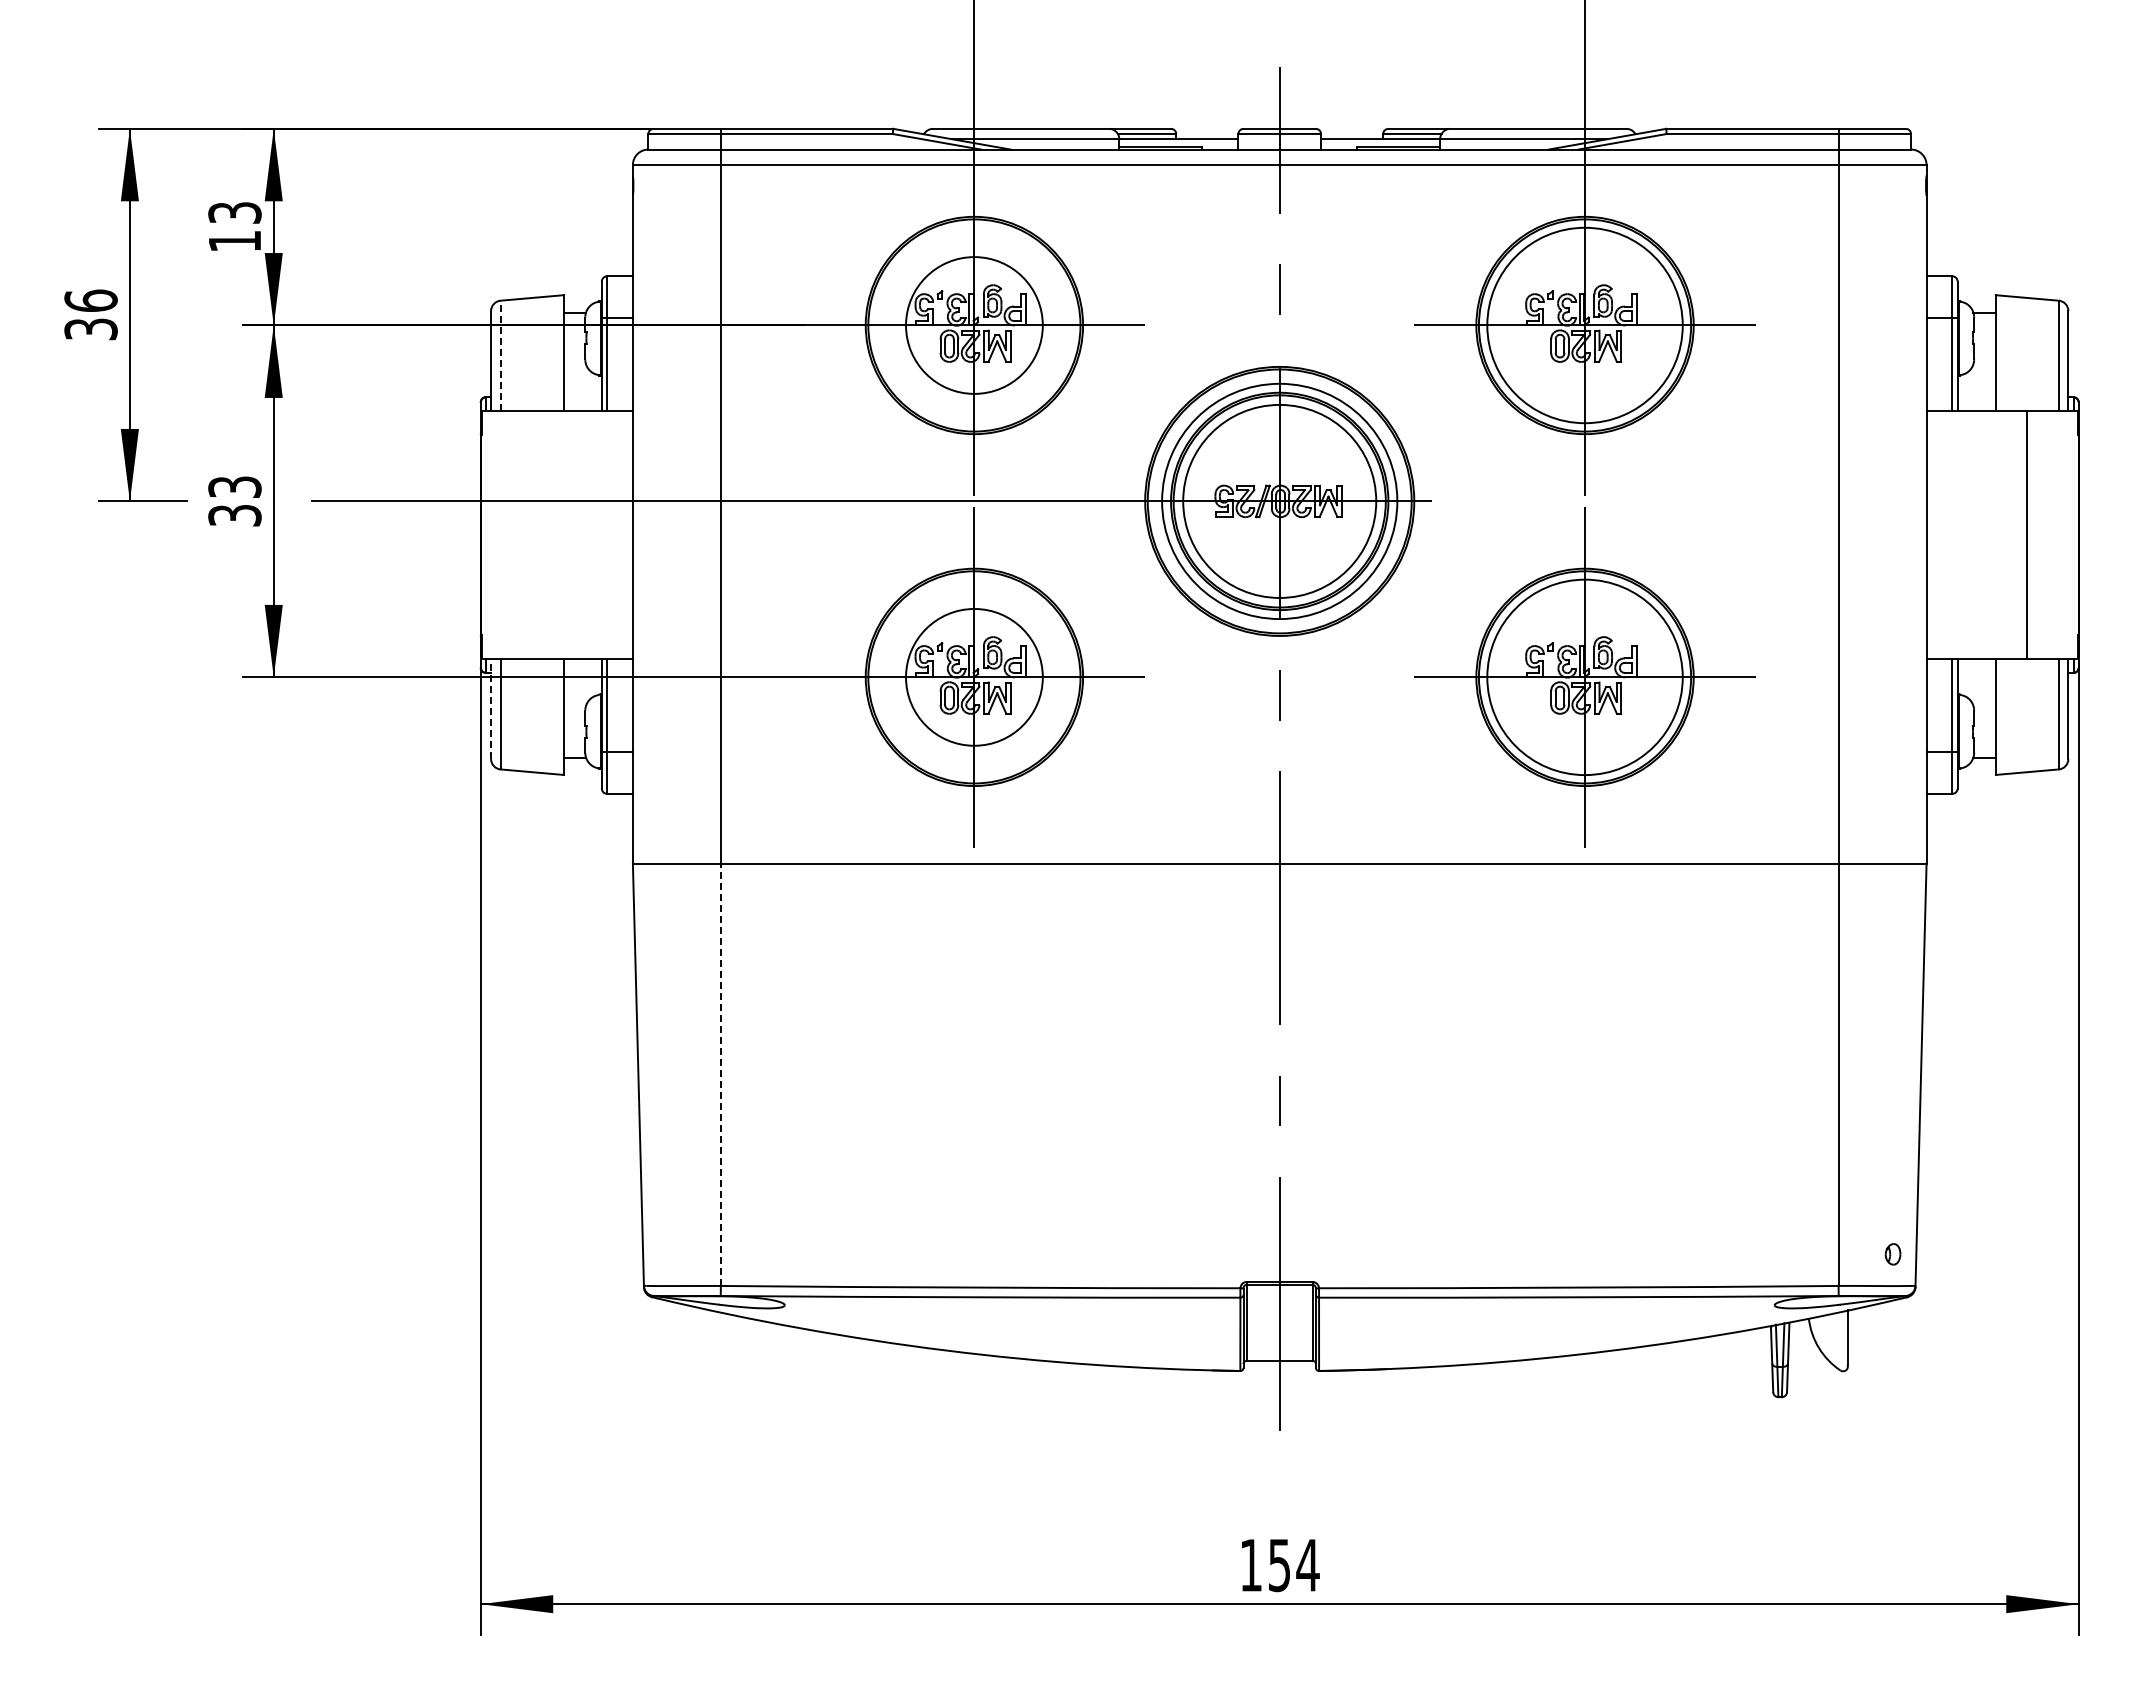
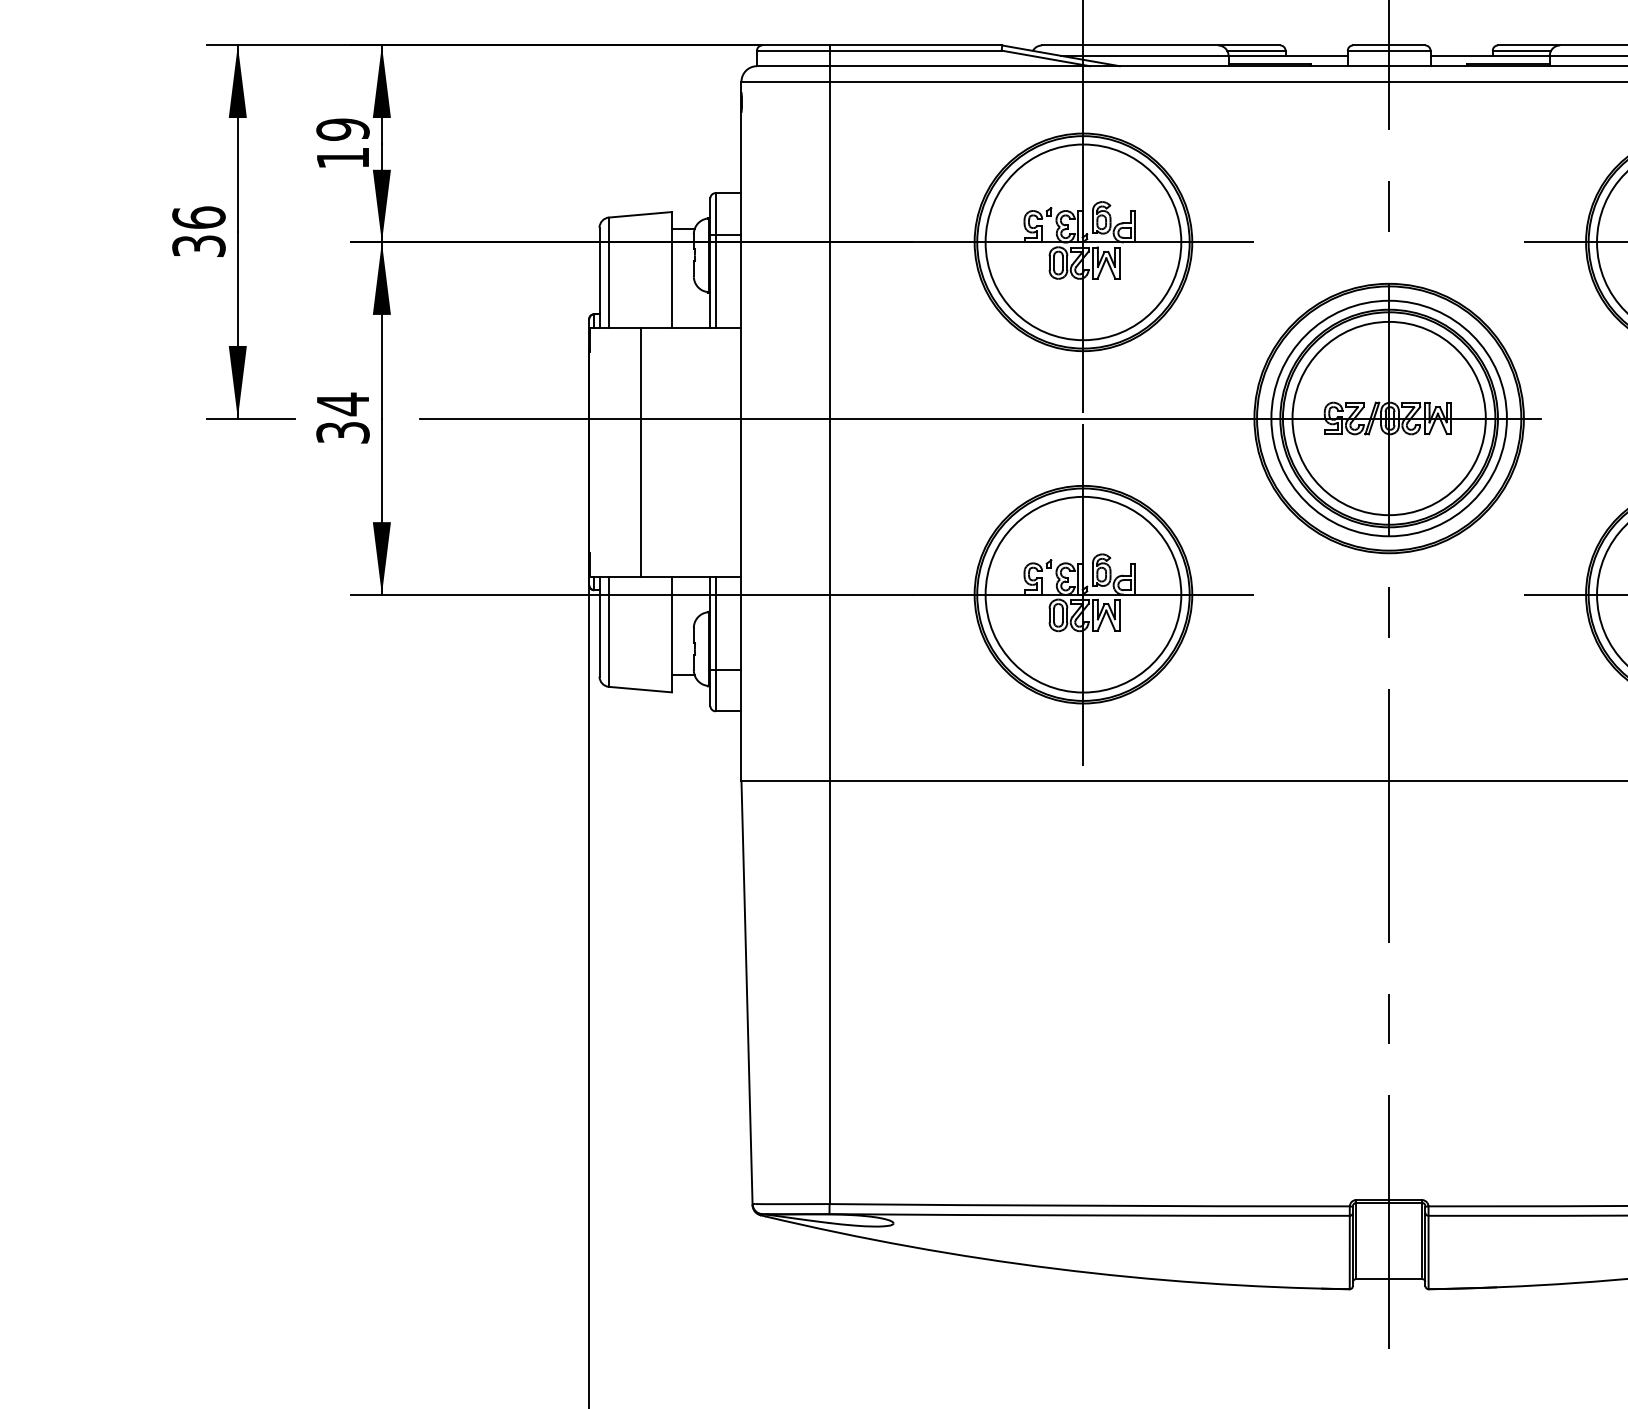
text: (234, 212) -> (342, 129), 13 -> 19
circle: (974, 325) -> (1083, 242), size x1.43
line: (500, 355) -> (608, 272), dashed -> solid
text: (234, 487) -> (342, 404), 33 -> 34
line: (532, 534) -> (640, 451), added
circle: (974, 677) -> (1083, 594), size x1.43
line: (491, 709) -> (599, 626), dashed -> solid
line: (720, 1074) -> (829, 992), dashed -> solid

